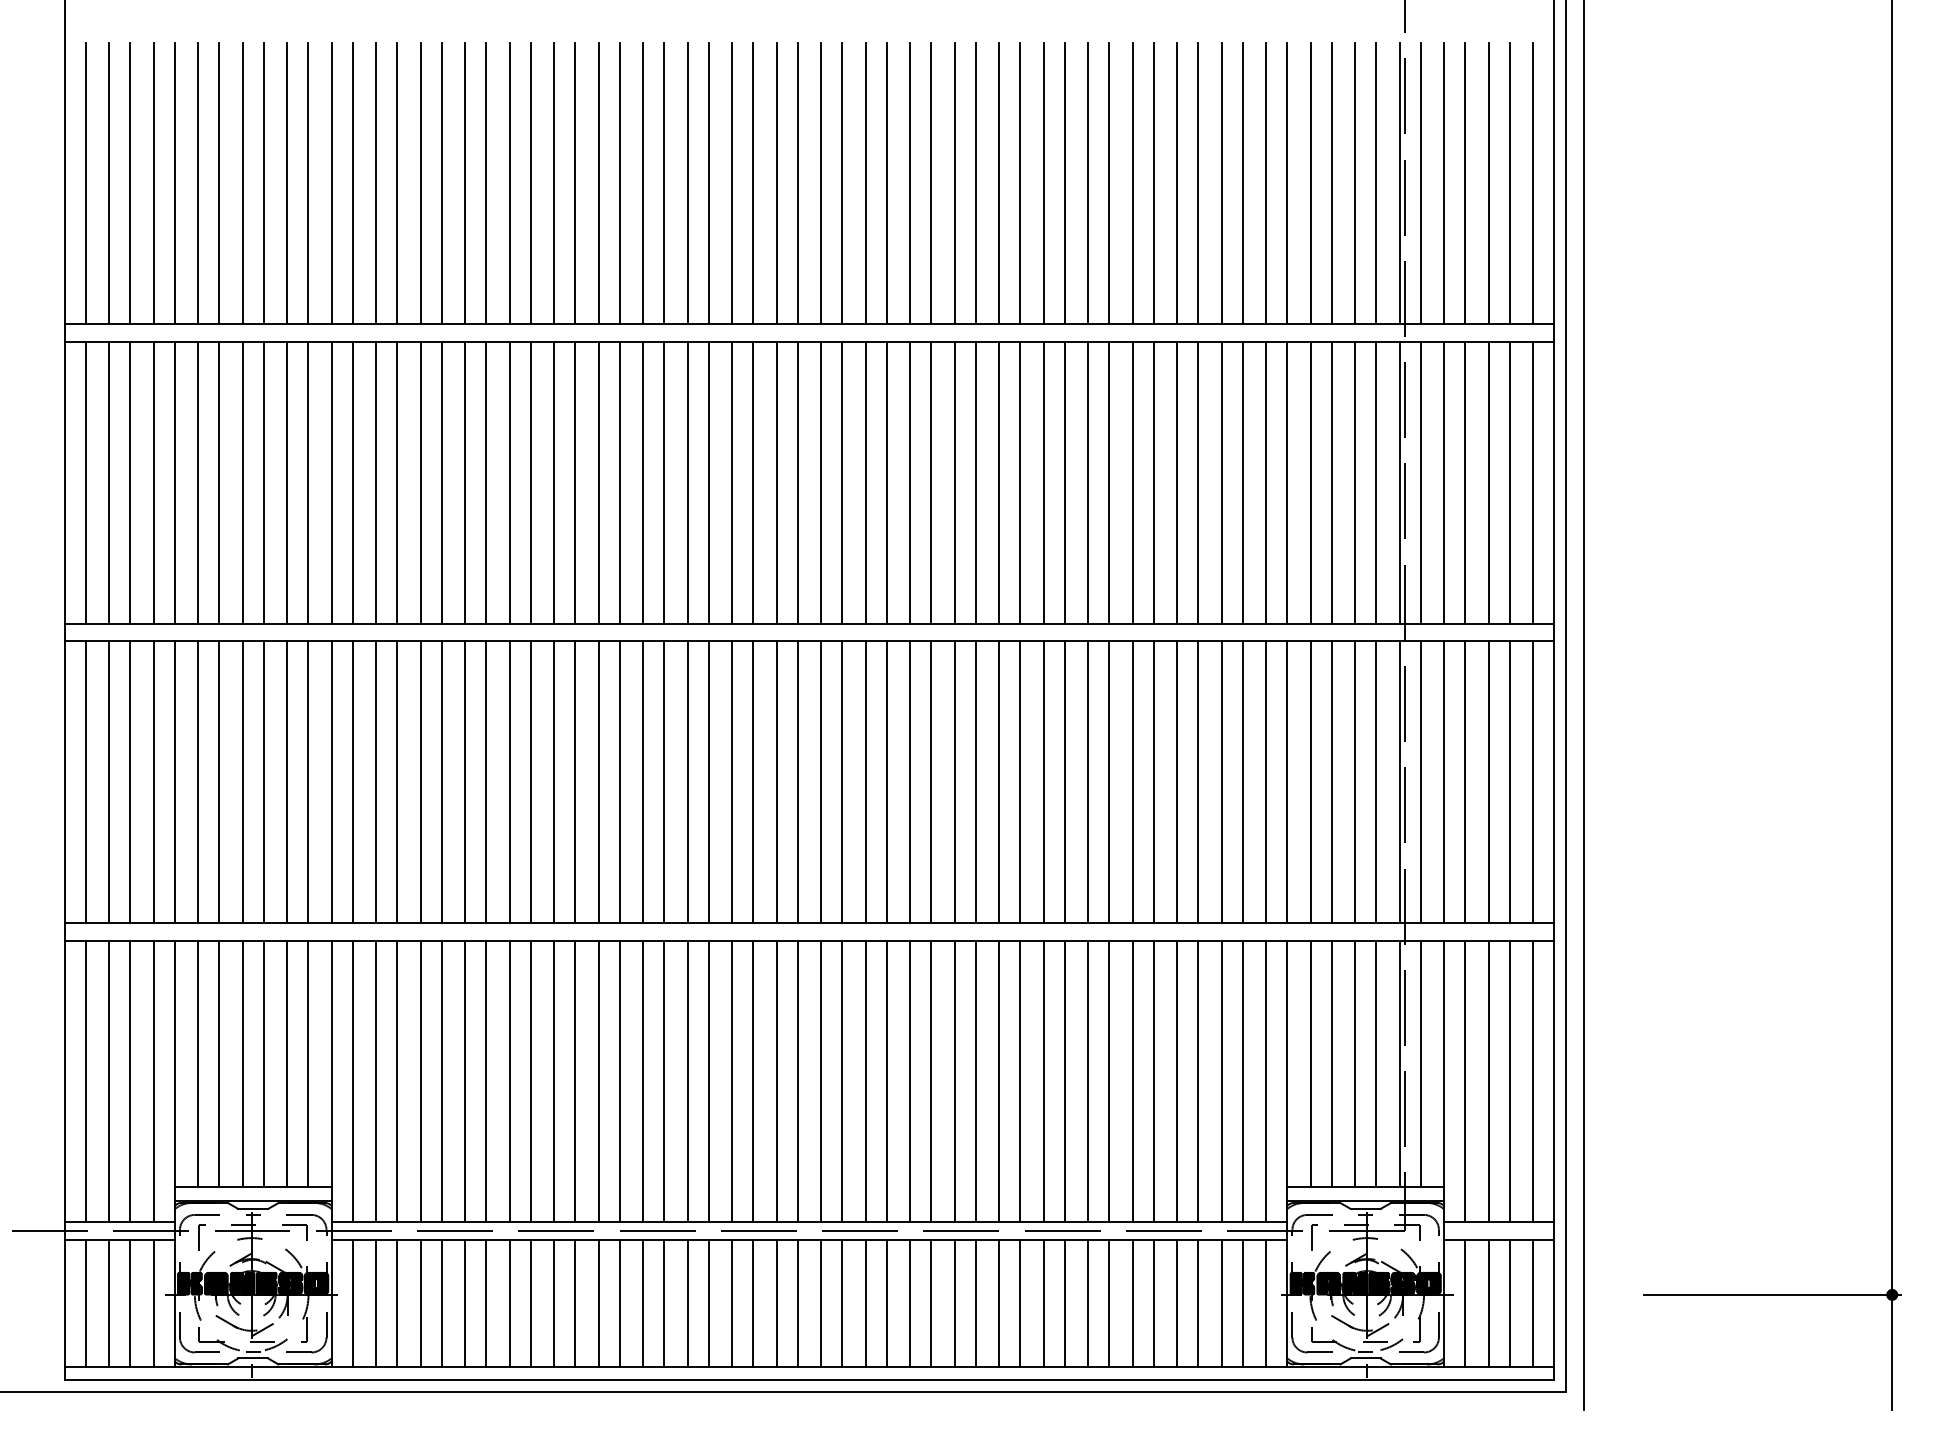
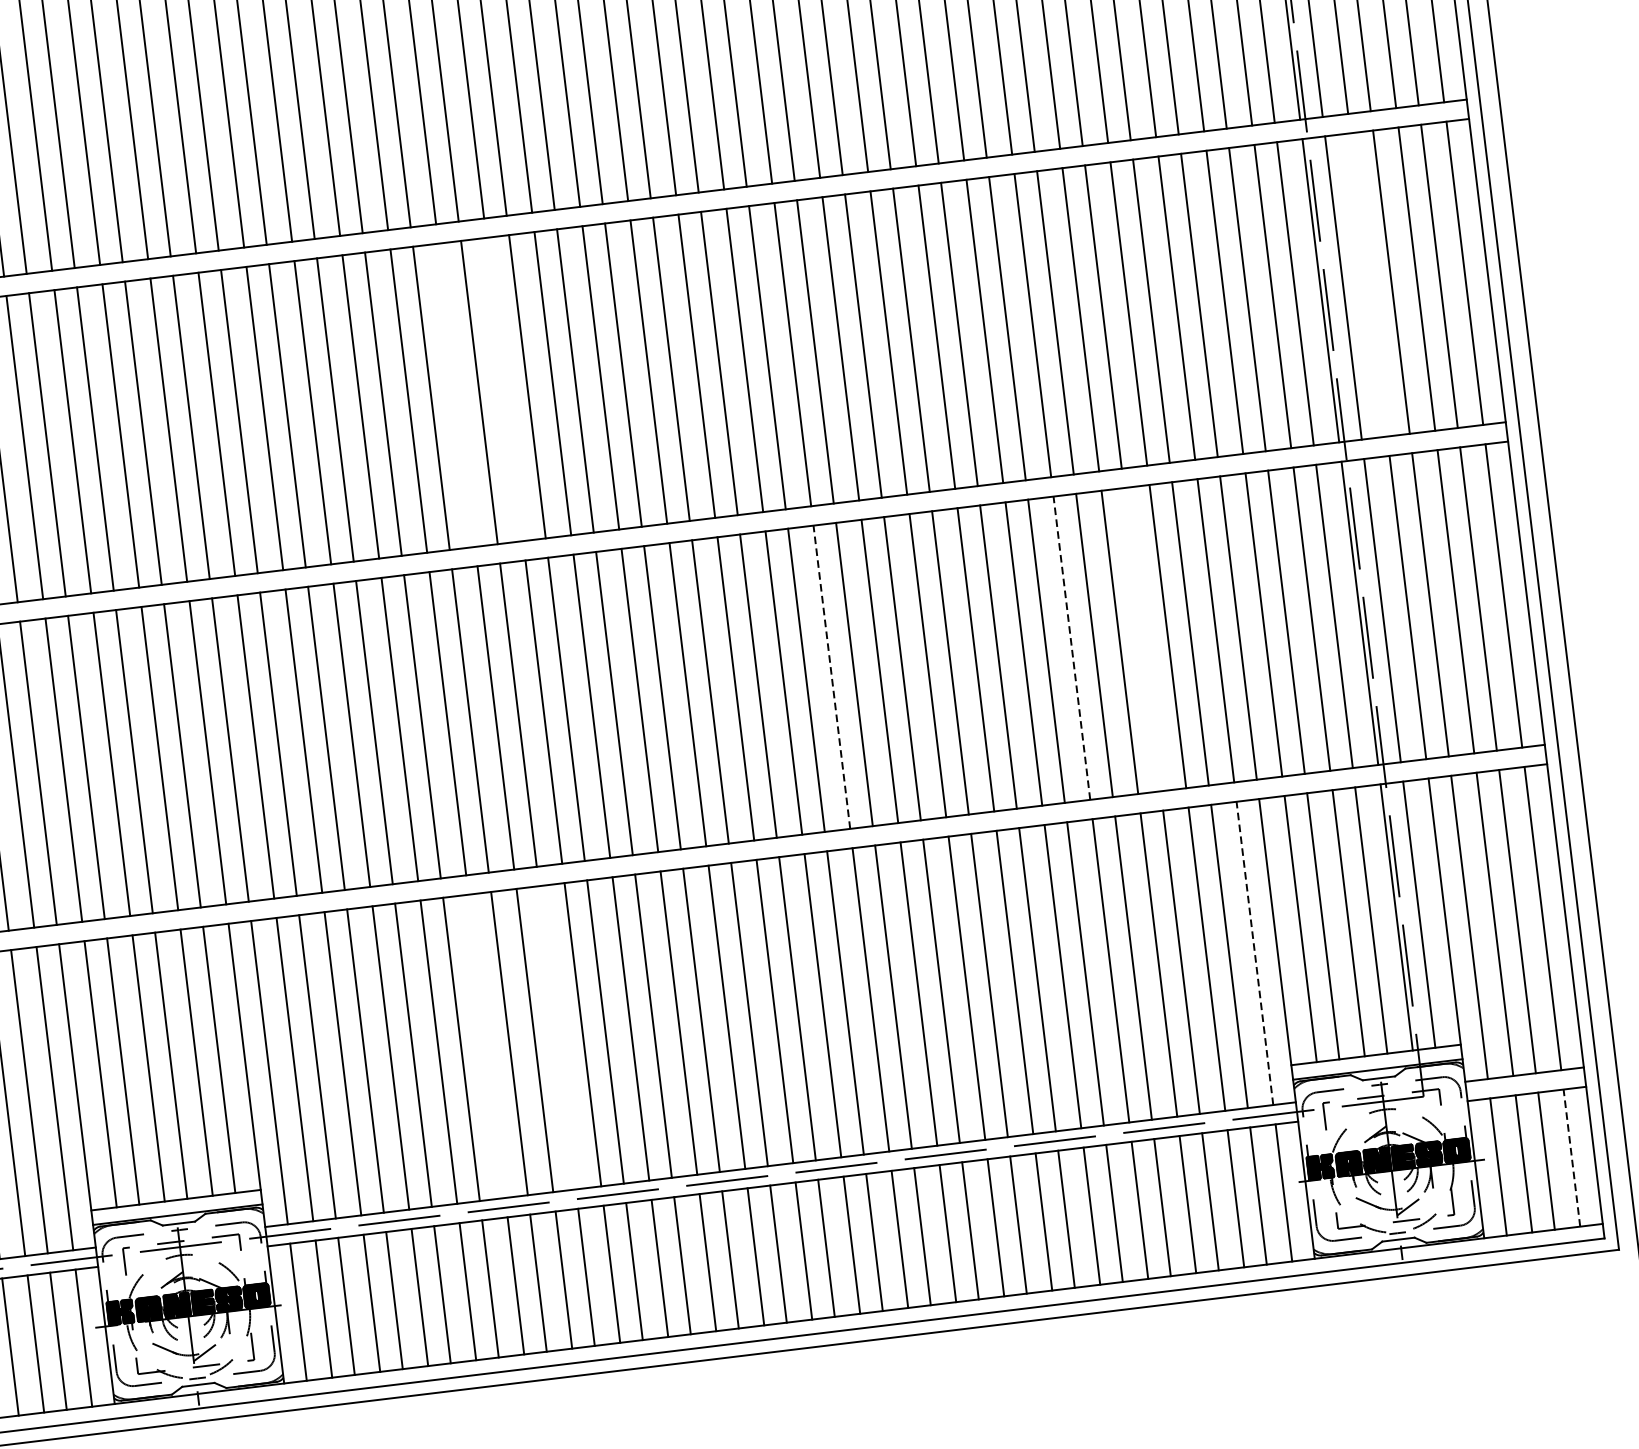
line: (598, 482) -> (456, 394), removed
line: (643, 482) -> (505, 388), removed
line: (1444, 482) -> (1369, 284), removed
line: (1198, 781) -> (1142, 639), removed
line: (910, 782) -> (832, 677), solid -> dashed
line: (1132, 782) -> (1071, 648), solid -> dashed
line: (554, 1080) -> (487, 1045), removed
line: (619, 1080) -> (557, 1037), removed
line: (1266, 1081) -> (1255, 953), solid -> dashed
line: (1533, 1303) -> (1572, 1158), solid -> dashed

